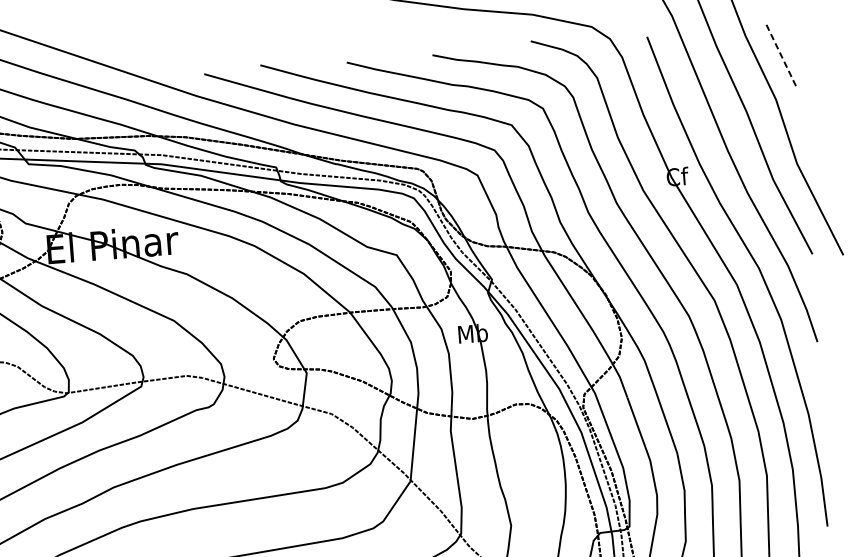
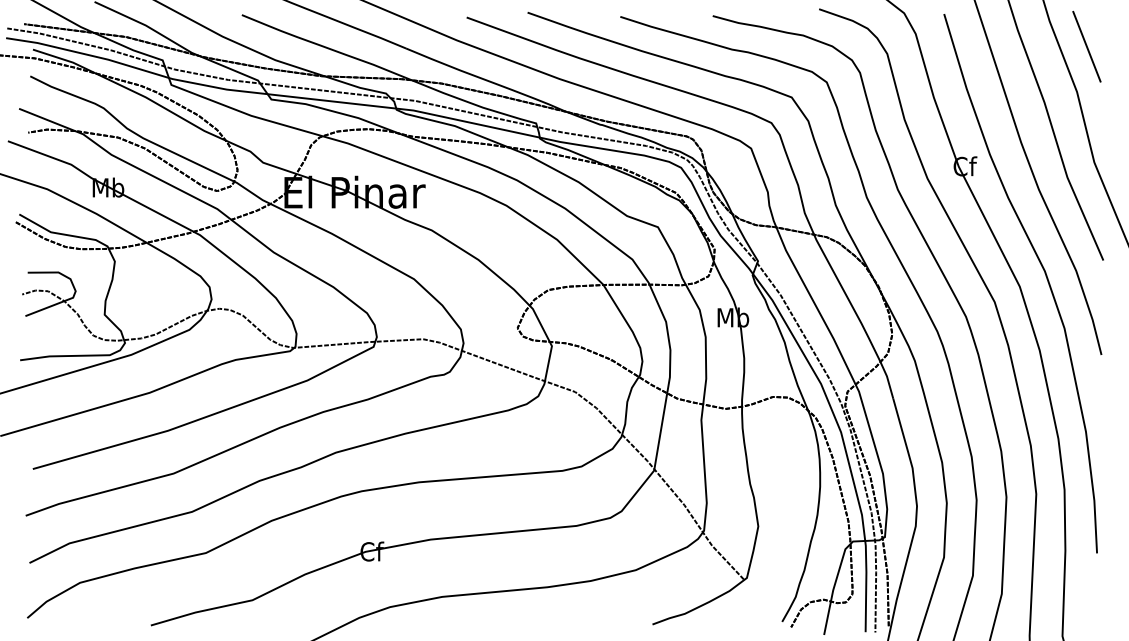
line: (782, 57) -> (1087, 47), dashed -> solid

